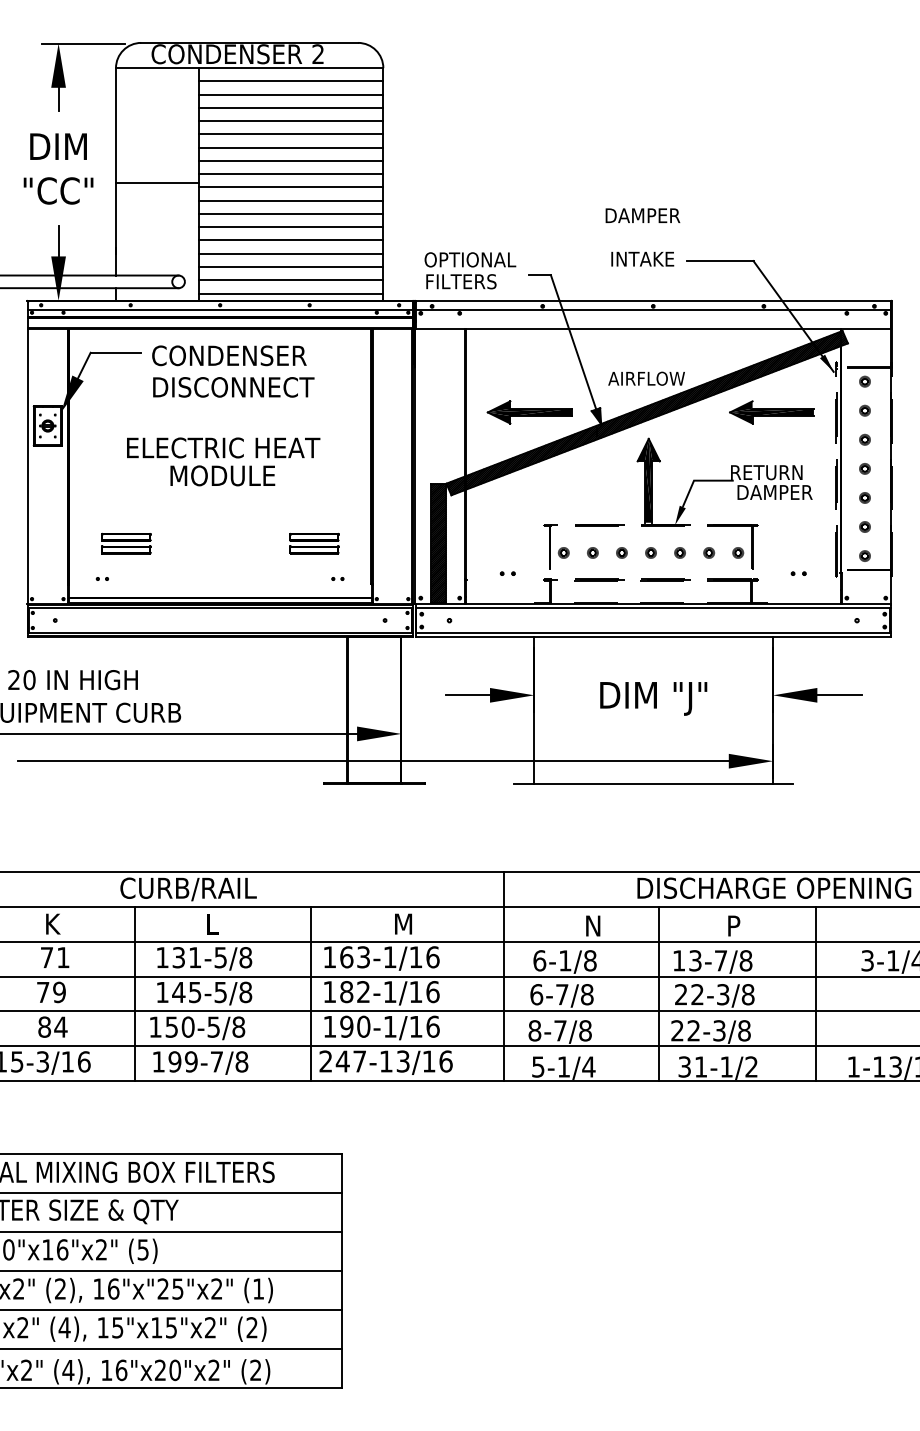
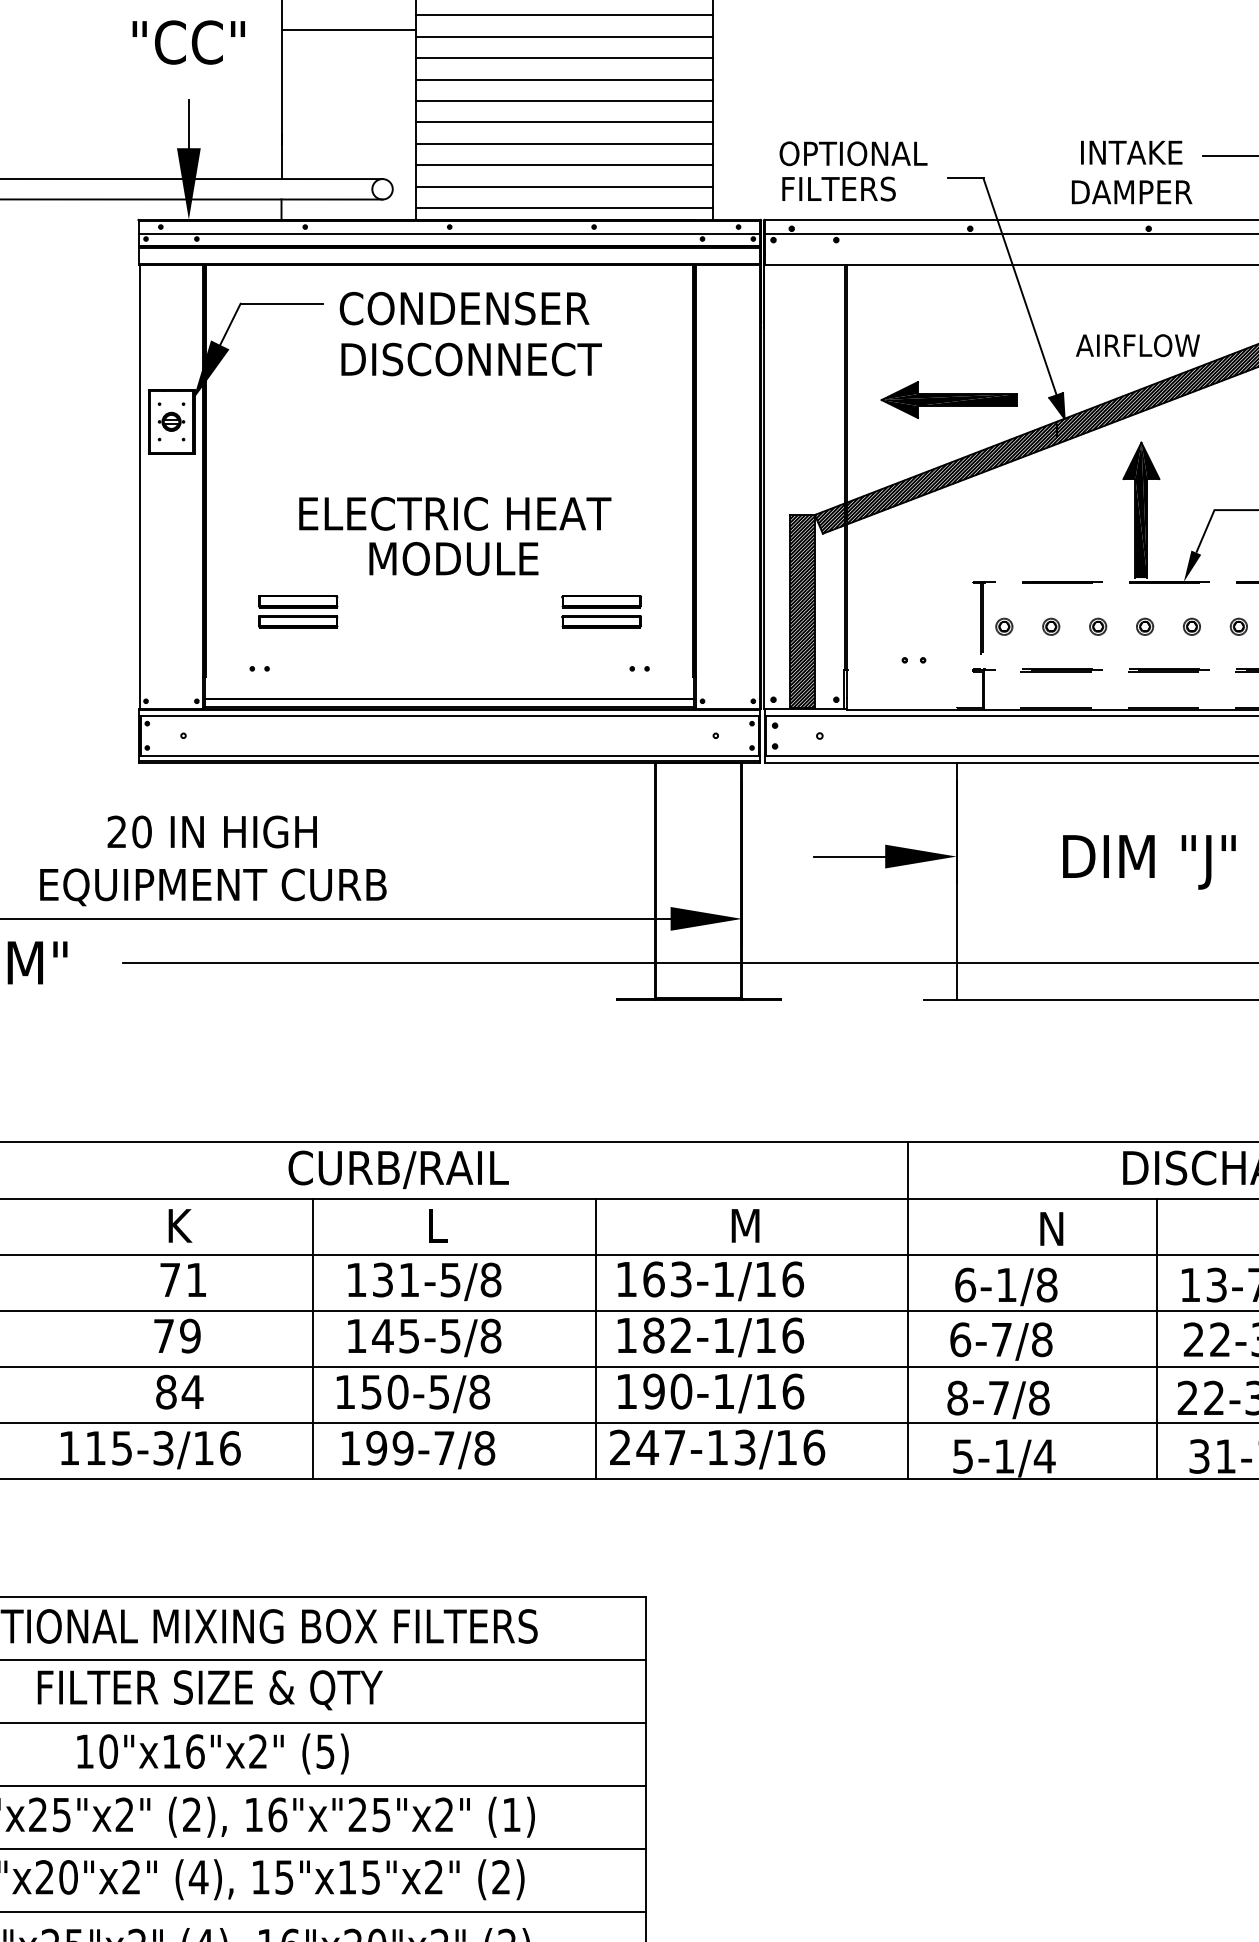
text: (642, 215) -> (1131, 191), moved
text: (223, 461) -> (455, 535), moved

